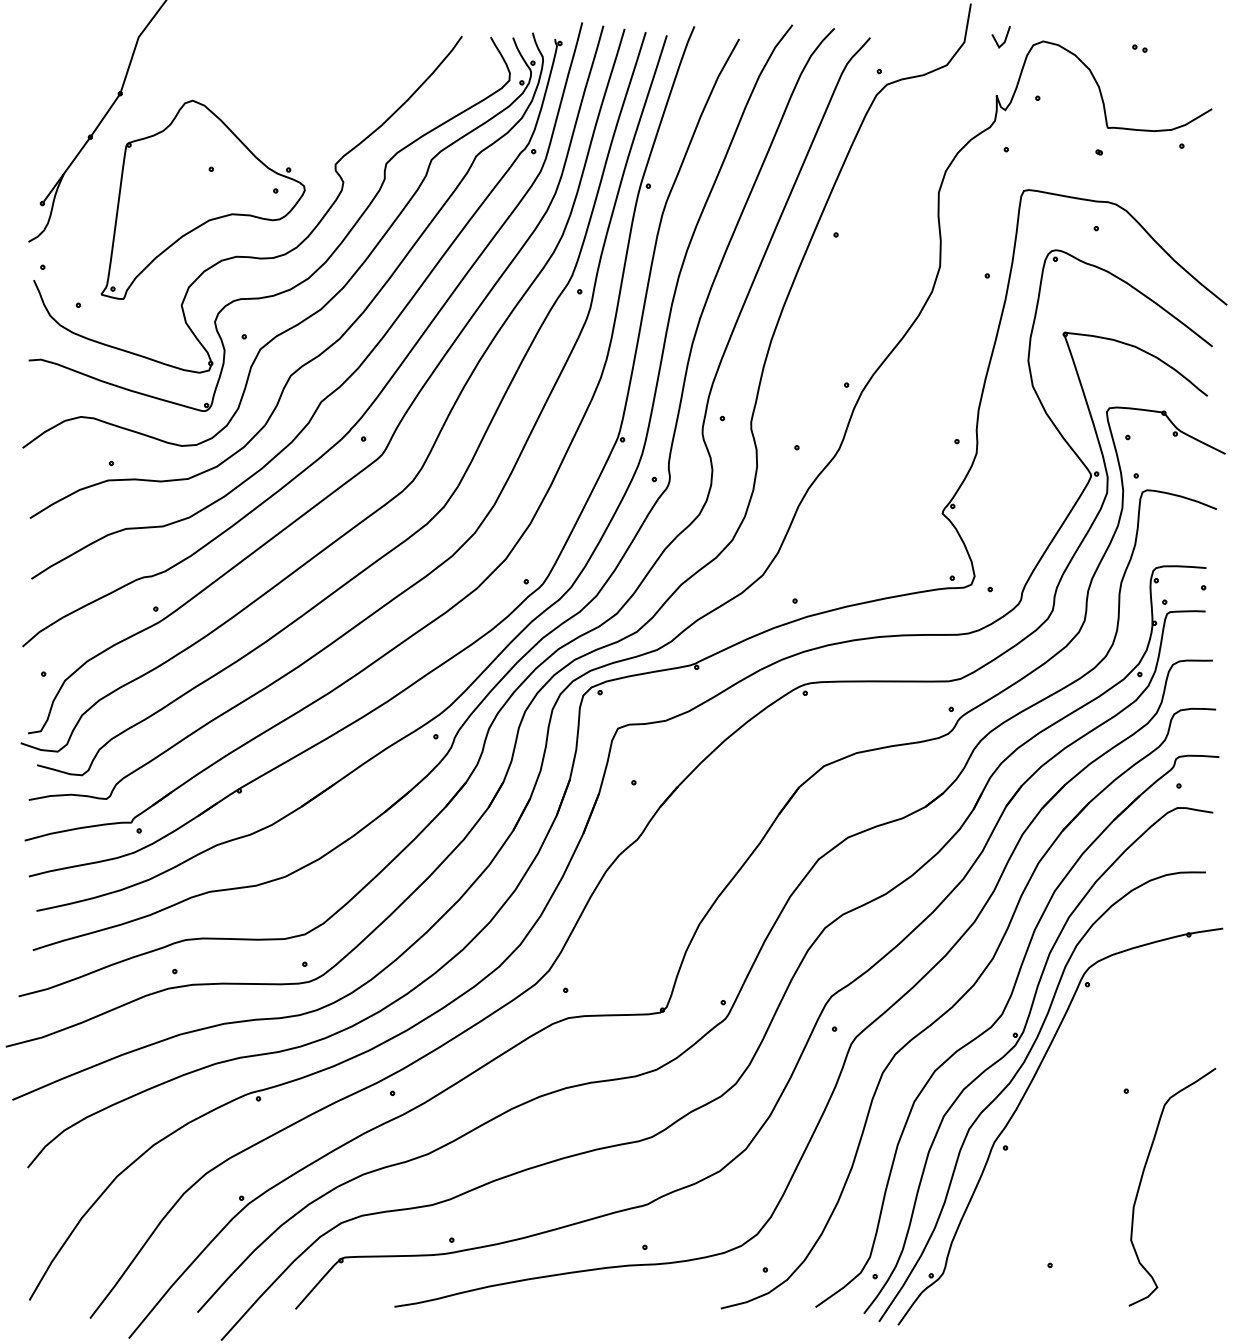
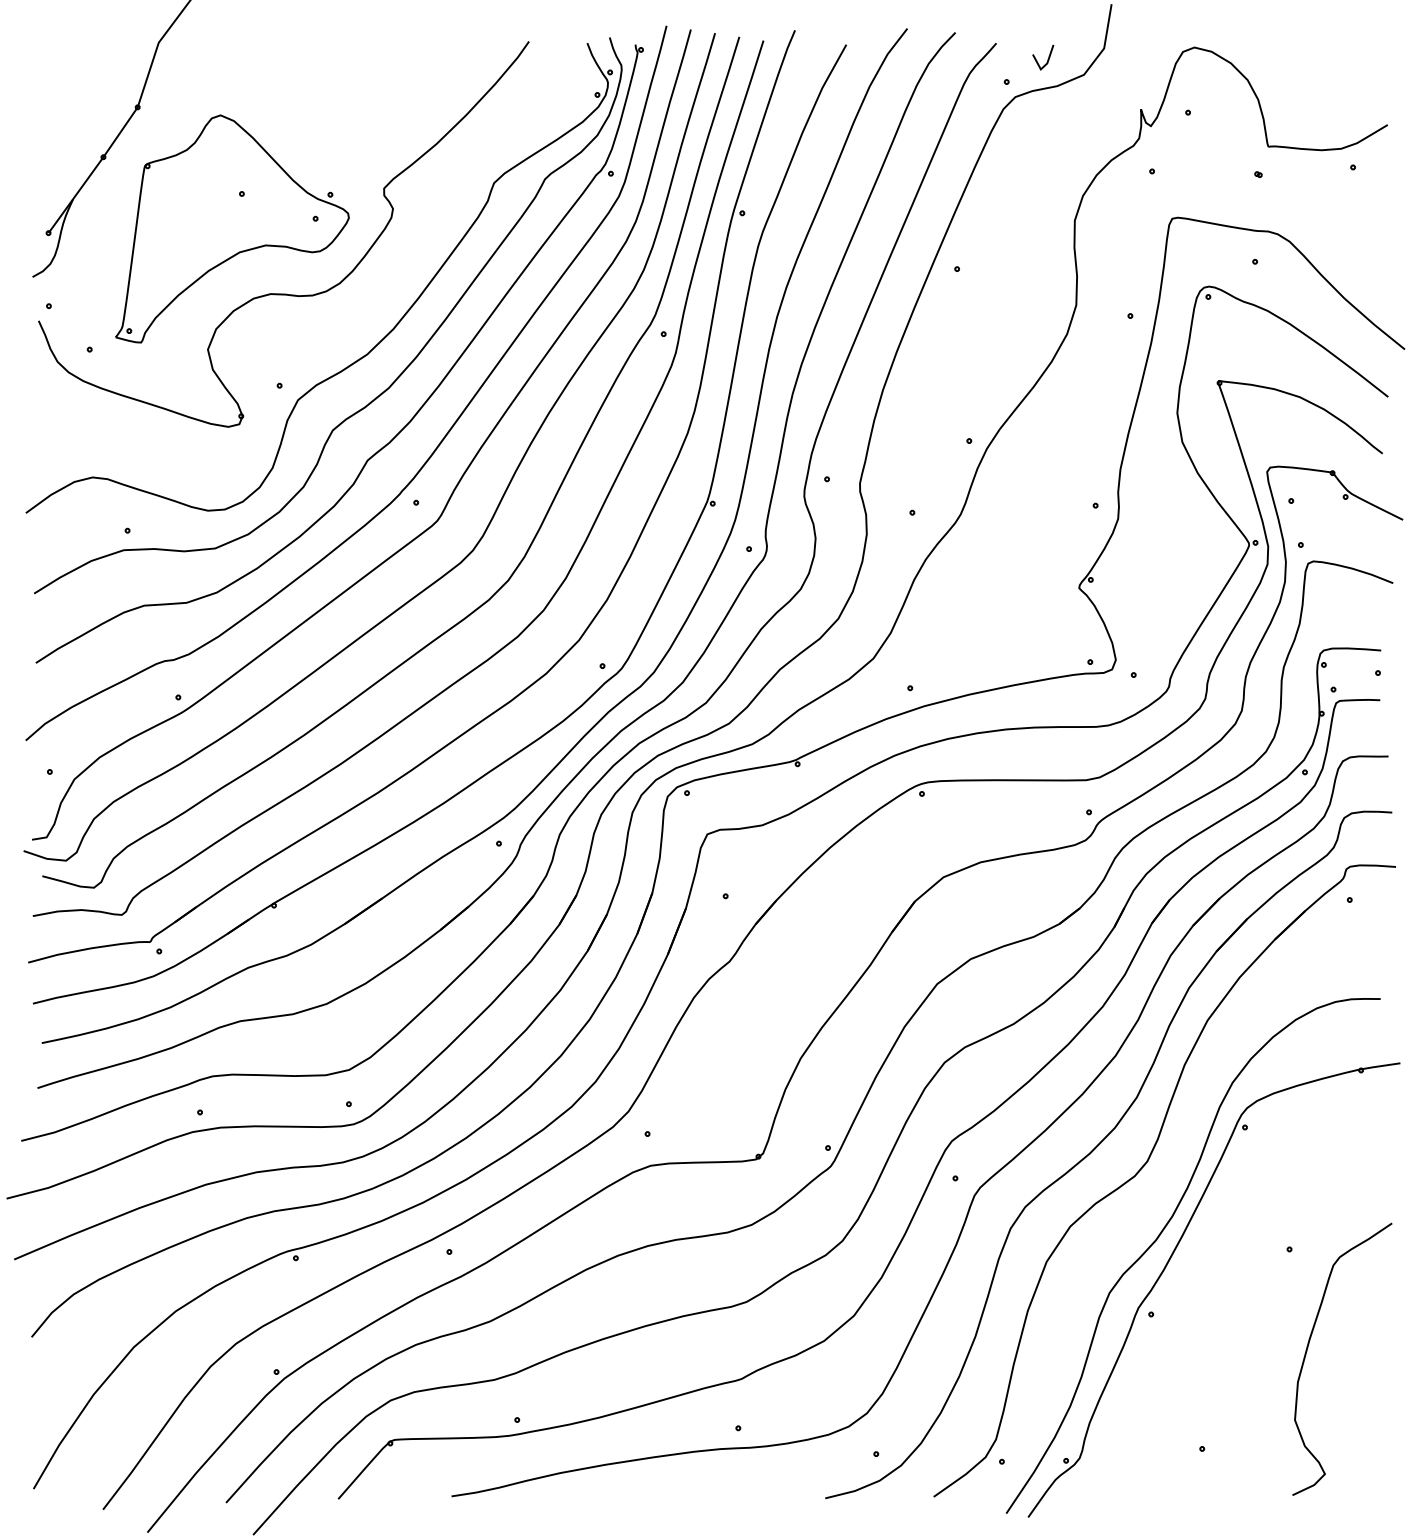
line: (1004, 38) -> (1047, 59), moved
part: (1139, 48) -> (1304, 55), removed
part: (315, 270) -> (361, 309), removed
part: (1016, 1045) -> (1163, 1197), removed

